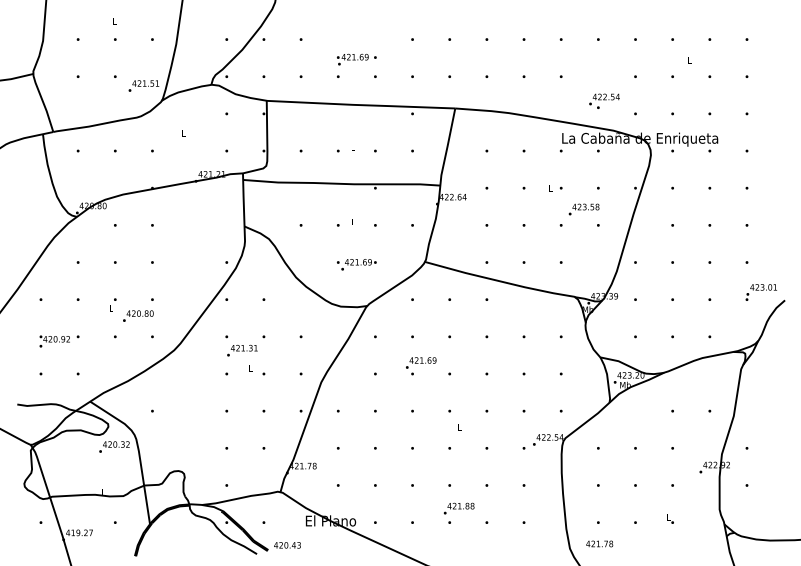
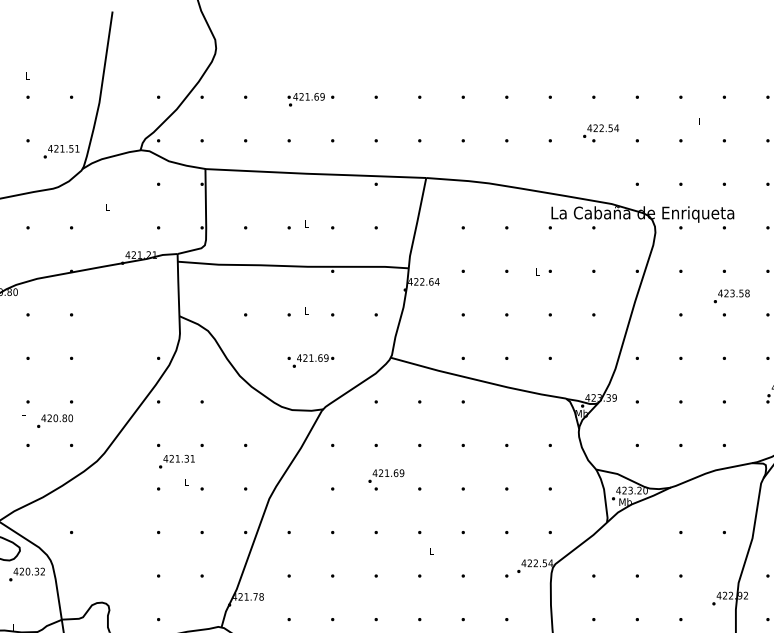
text: (356, 59) -> (310, 99), moved
text: (604, 100) -> (601, 132), moved
text: (583, 209) -> (731, 296), moved

